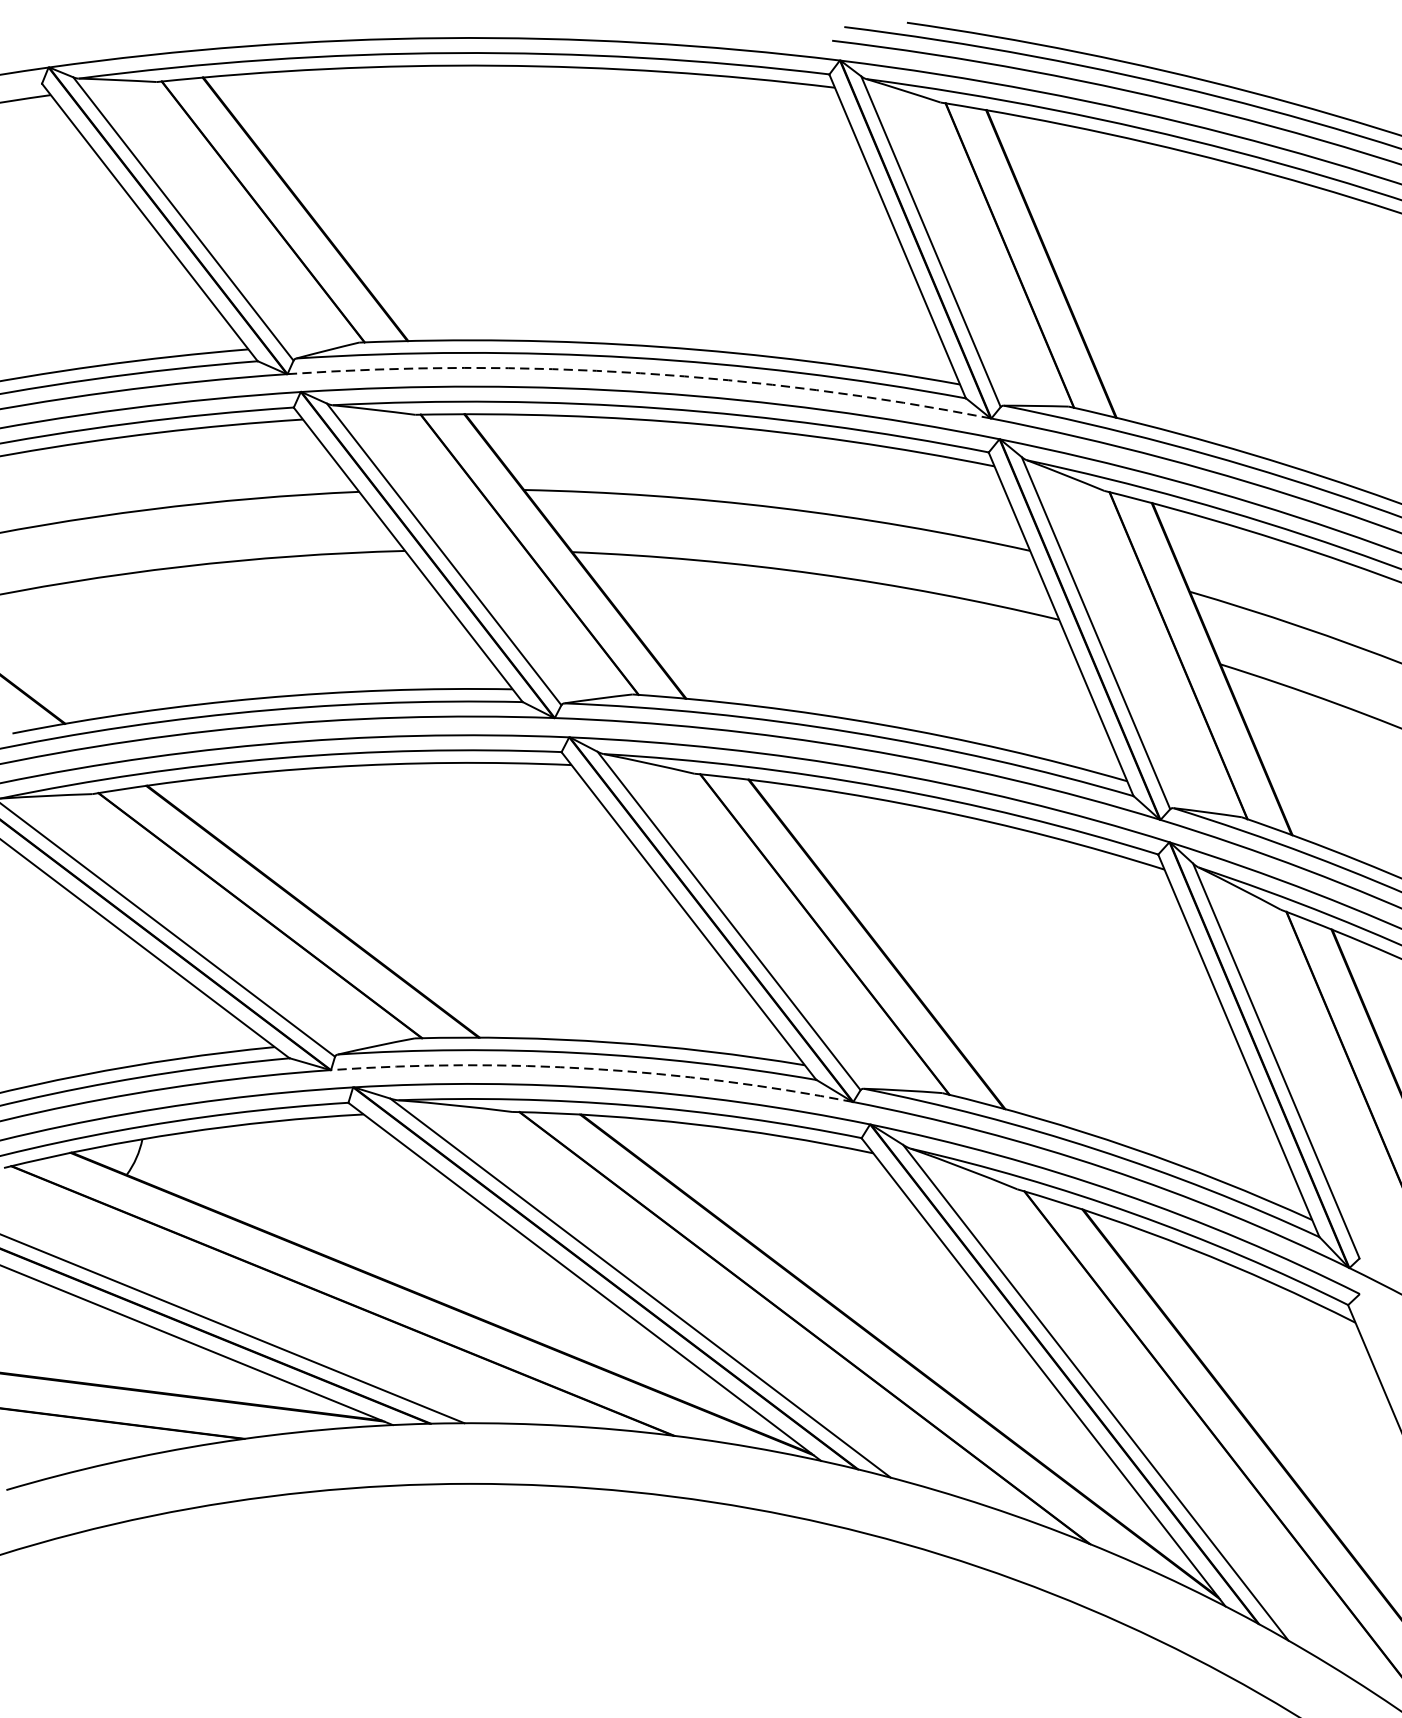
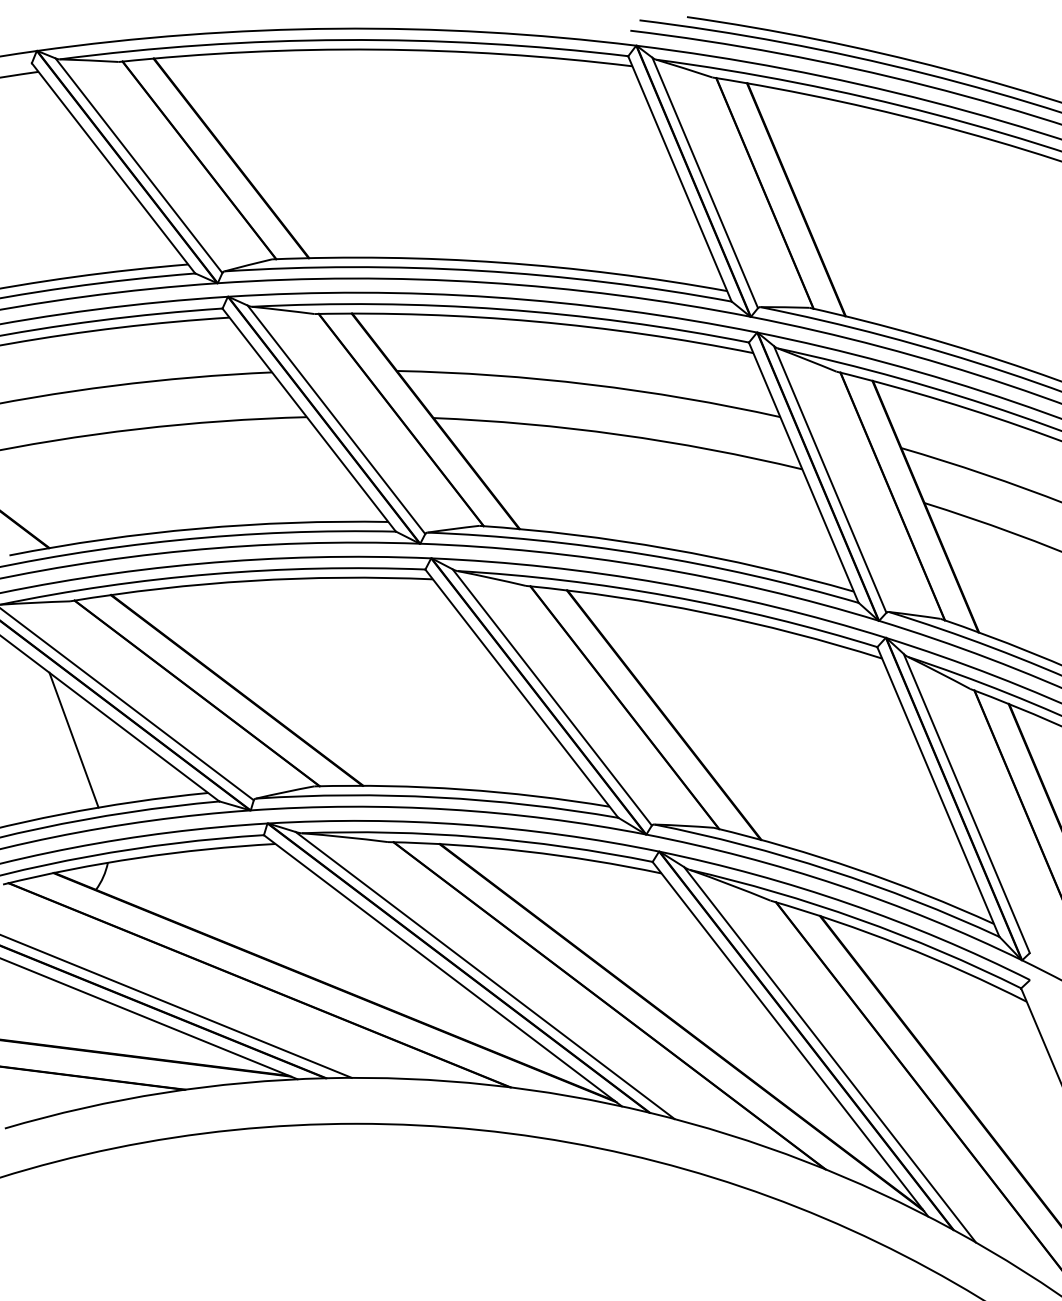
arc: (640, 373) -> (485, 282), dashed -> solid
line: (97, 976) -> (73, 739), added
arc: (593, 1068) -> (449, 809), dashed -> solid

